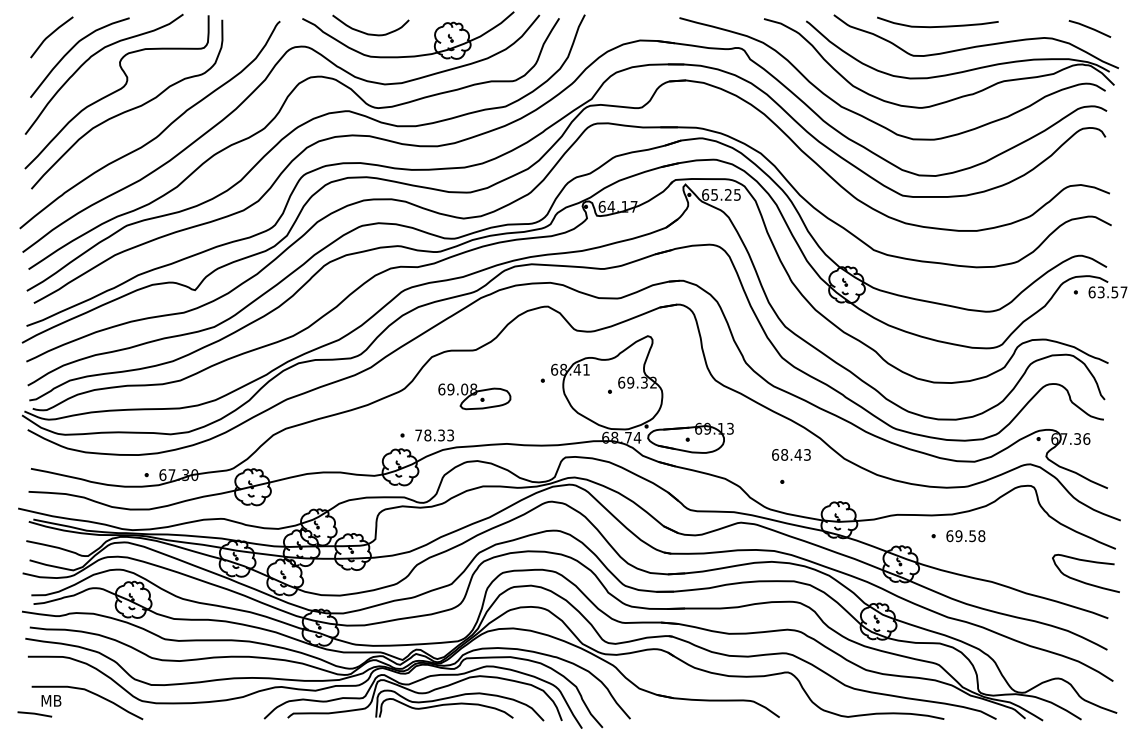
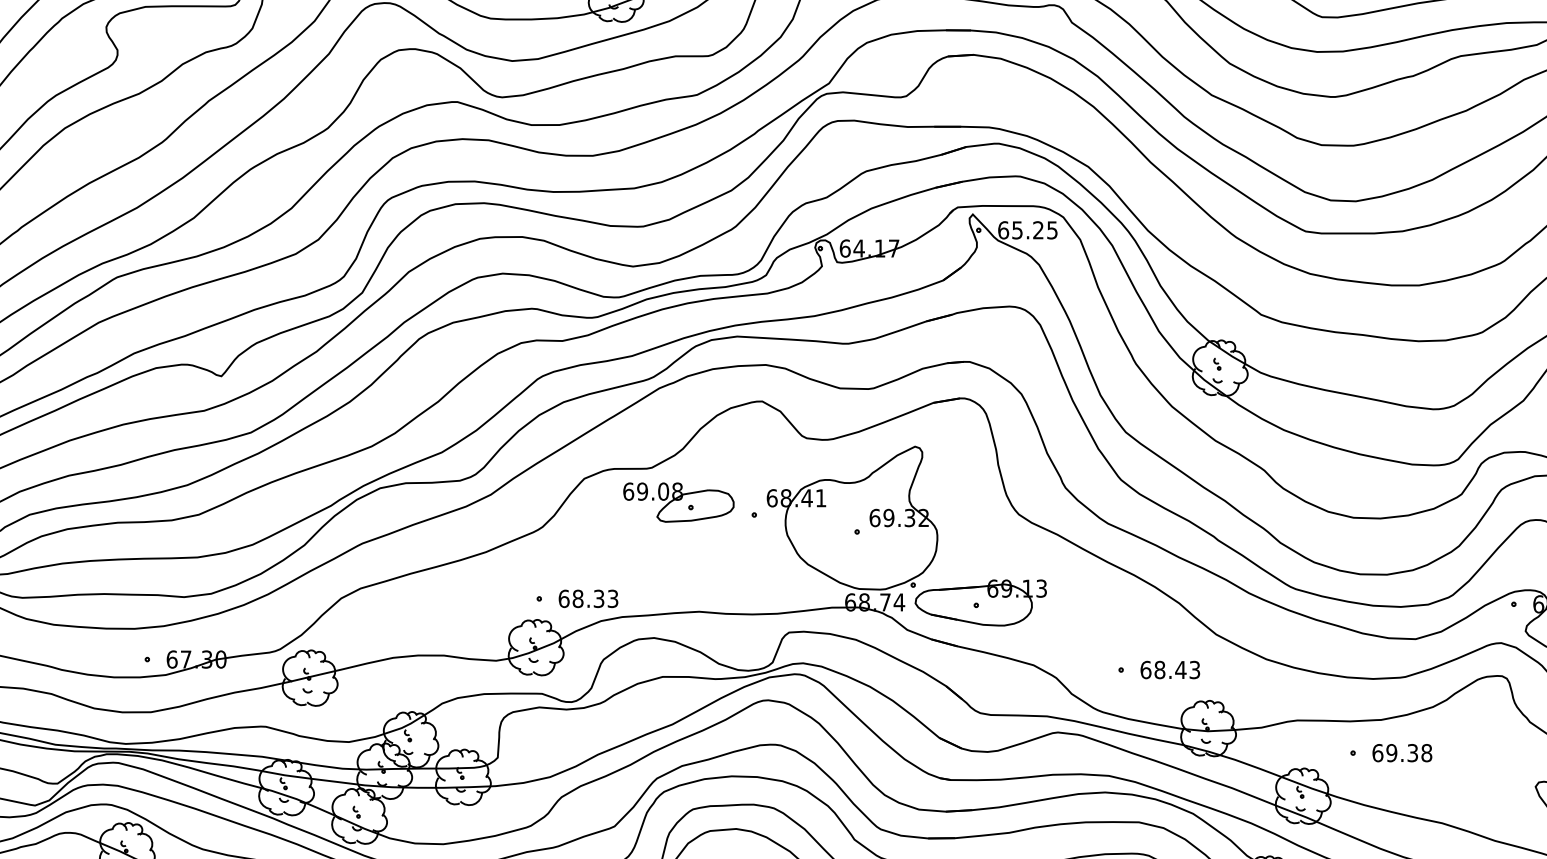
part: (474, 396) -> (678, 502), moved
text: (418, 435) -> (563, 598), 78.33 -> 68.33
text: (791, 454) -> (1170, 669), moved
text: (972, 535) -> (1412, 752), 69.58 -> 69.38

